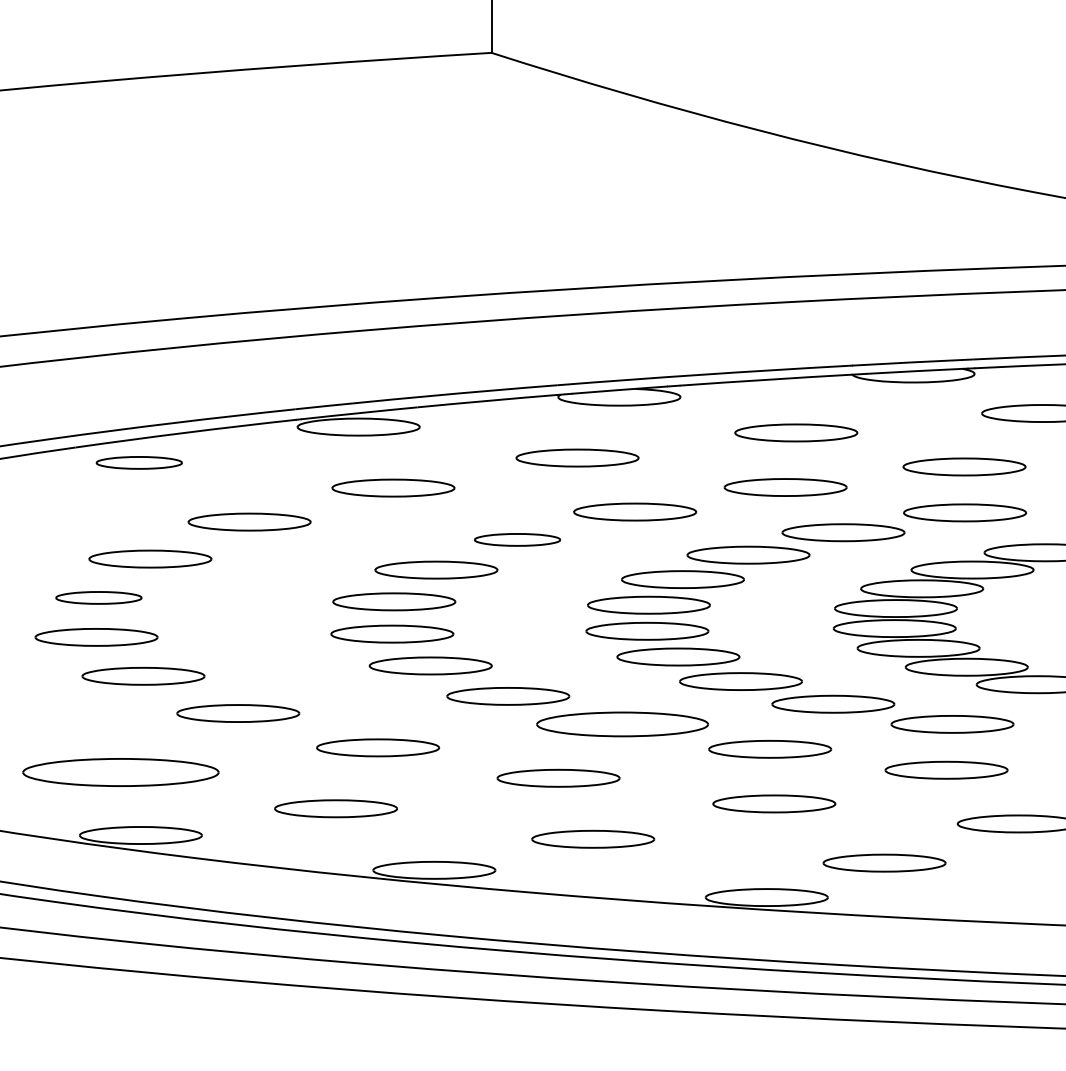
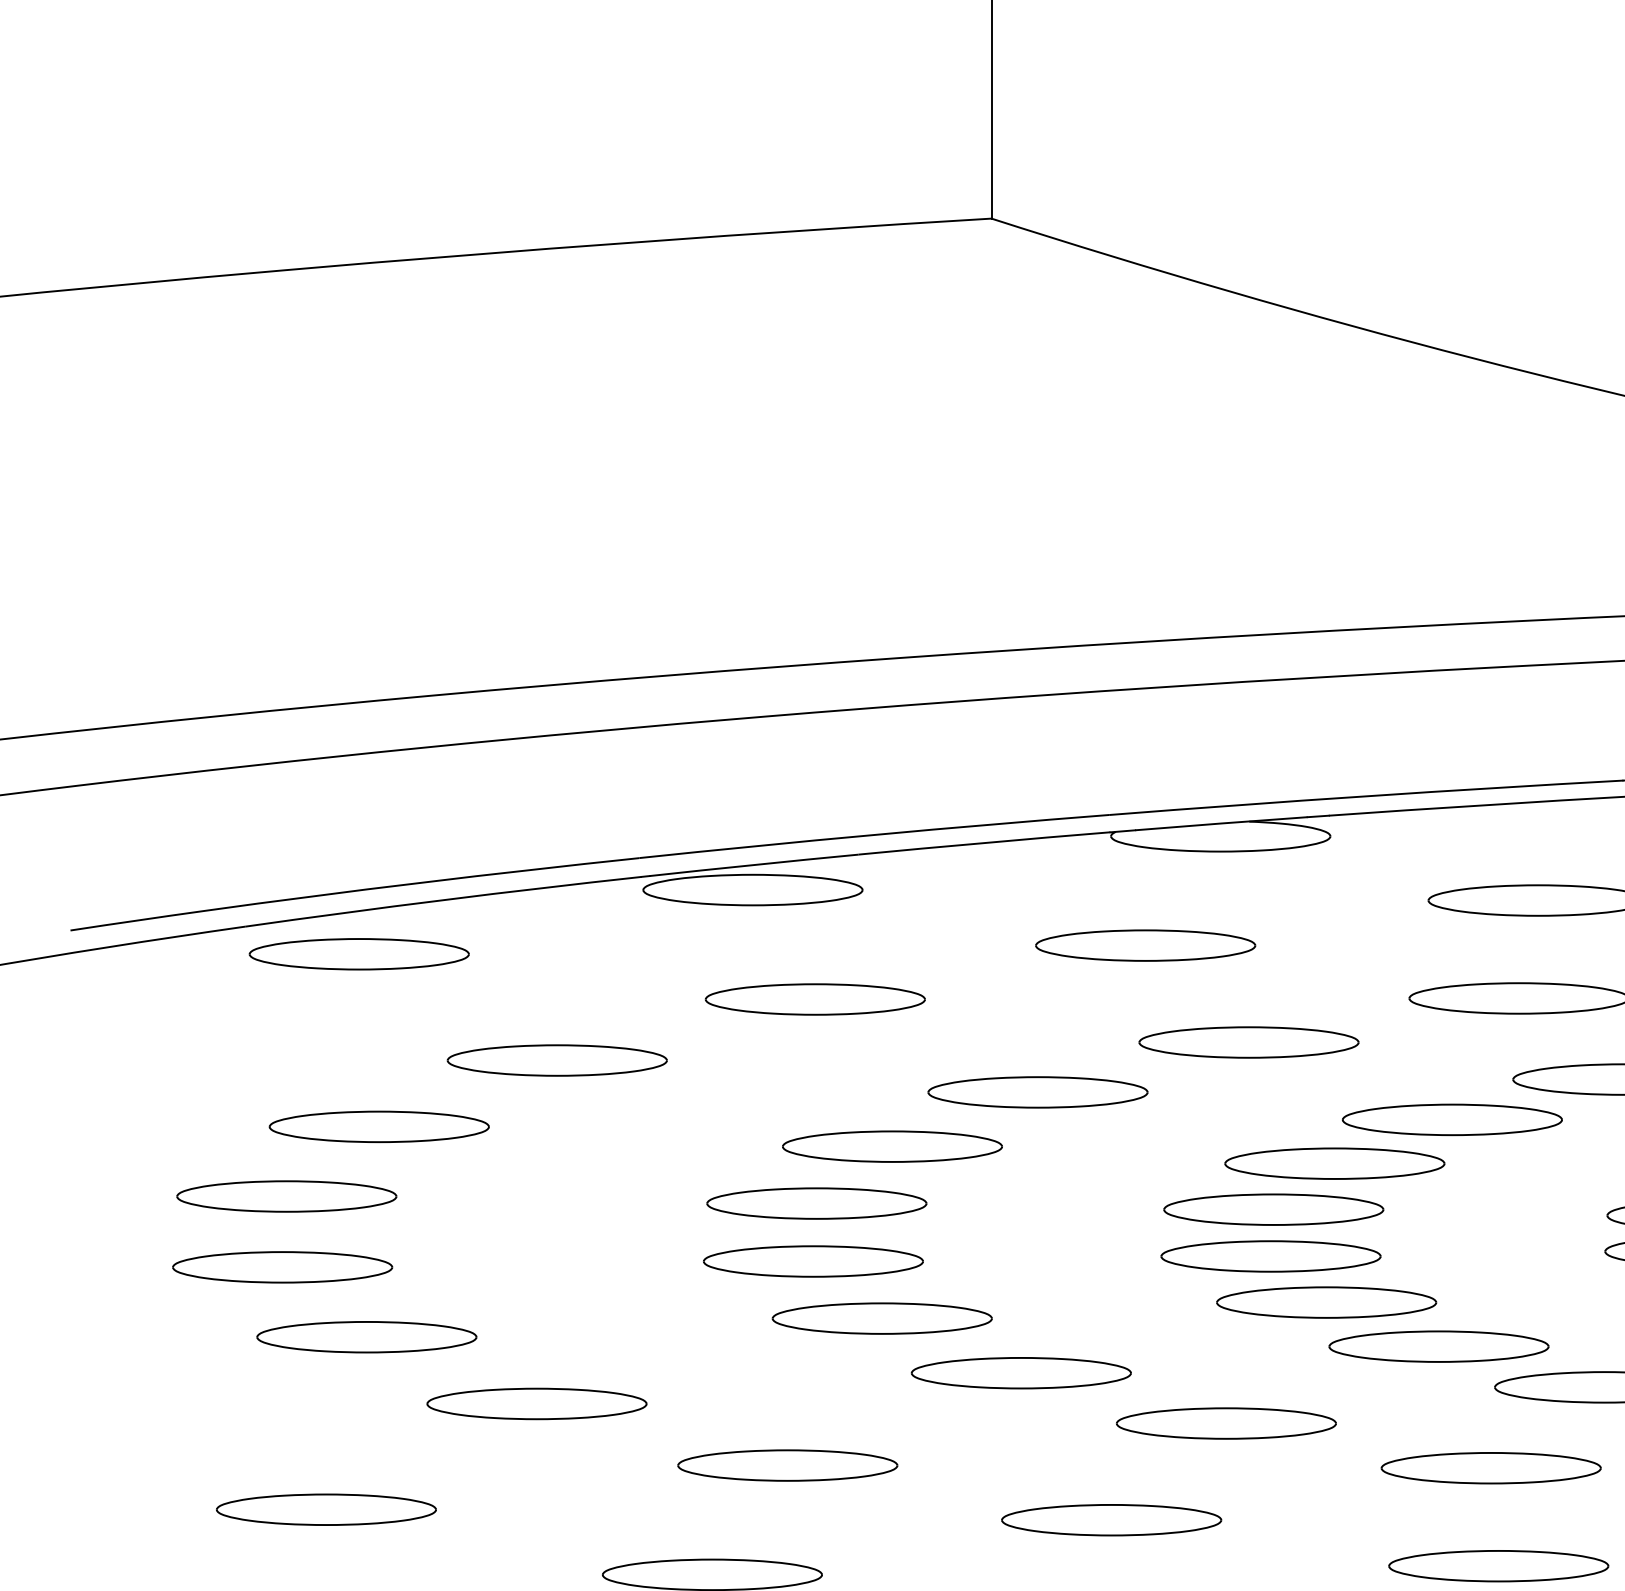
part: (139, 462) -> (359, 953), size x1.43
part: (517, 539) -> (1037, 1091), size x1.43
part: (98, 597) -> (286, 1195), size x1.43
part: (622, 724) -> (1226, 1423), size x0.71
part: (120, 772) -> (325, 1509), size x0.62

